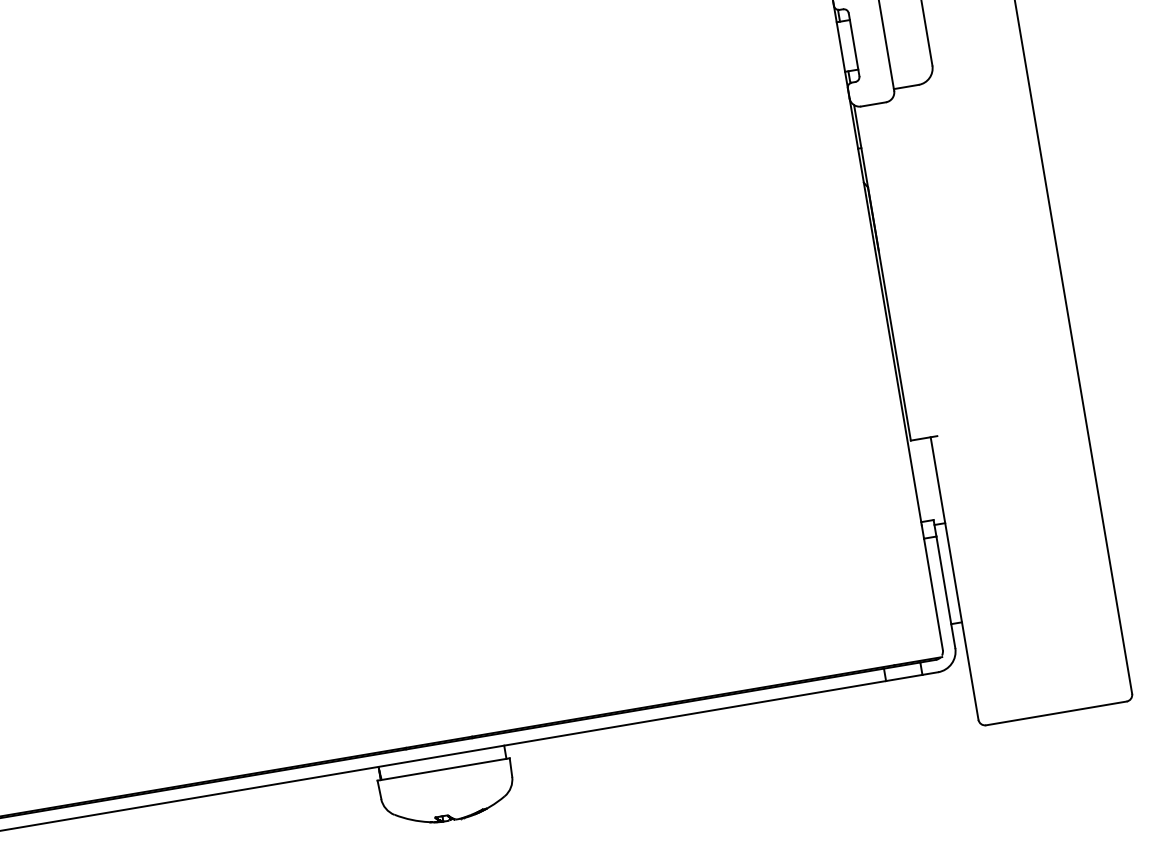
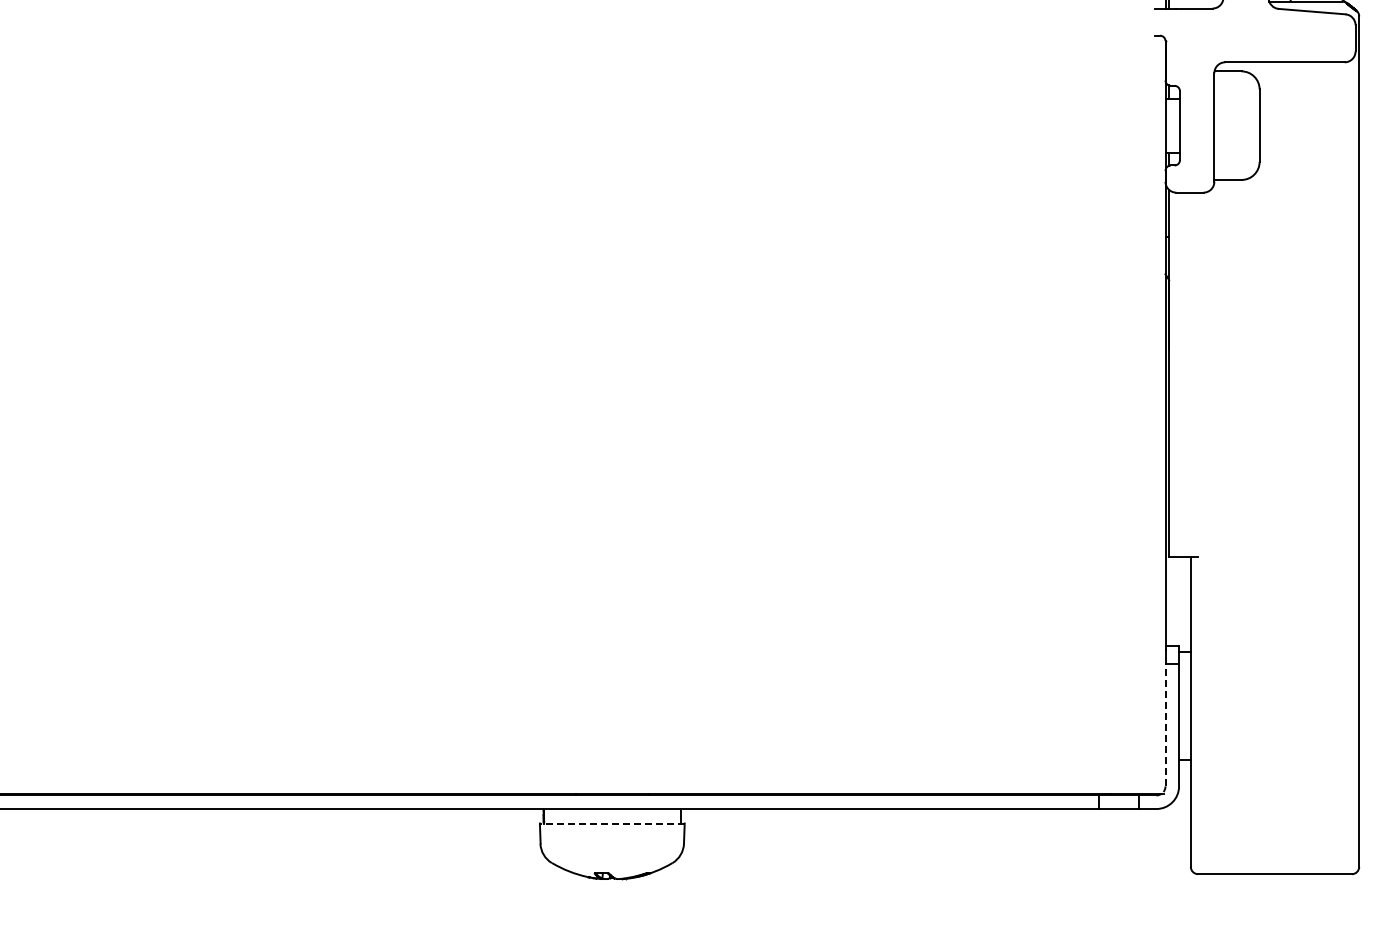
line: (933, 593) -> (1165, 724), solid -> dashed
line: (442, 769) -> (611, 823), solid -> dashed

